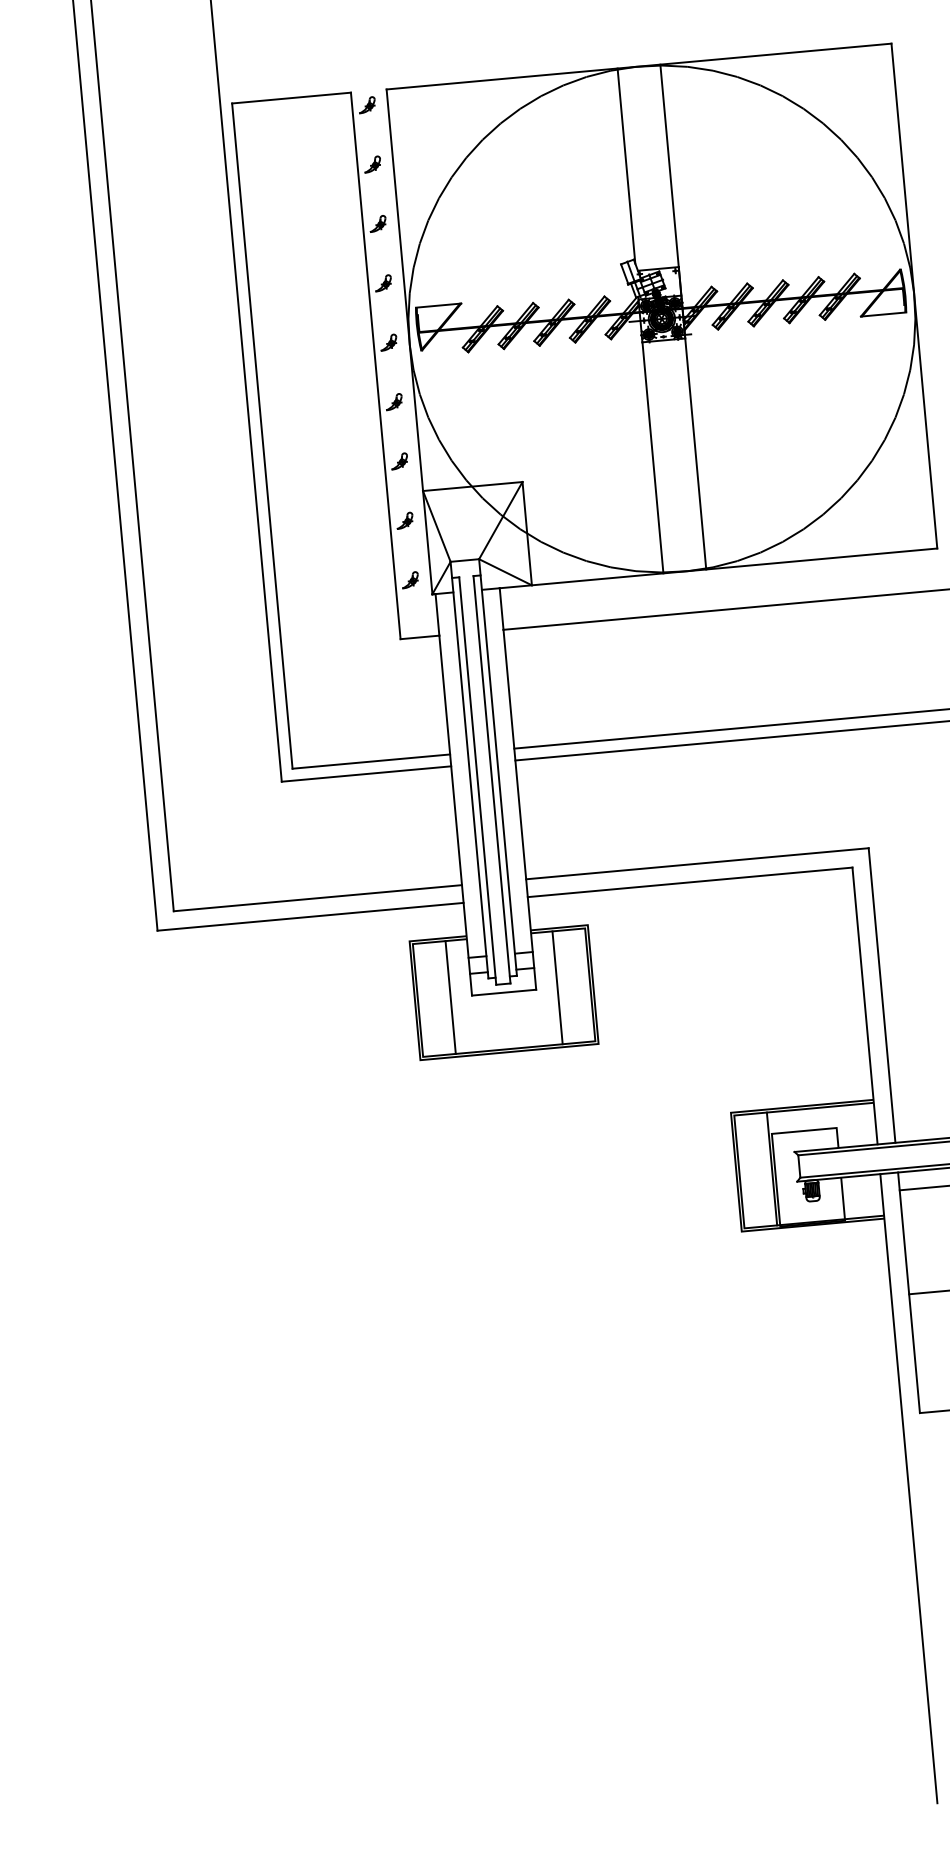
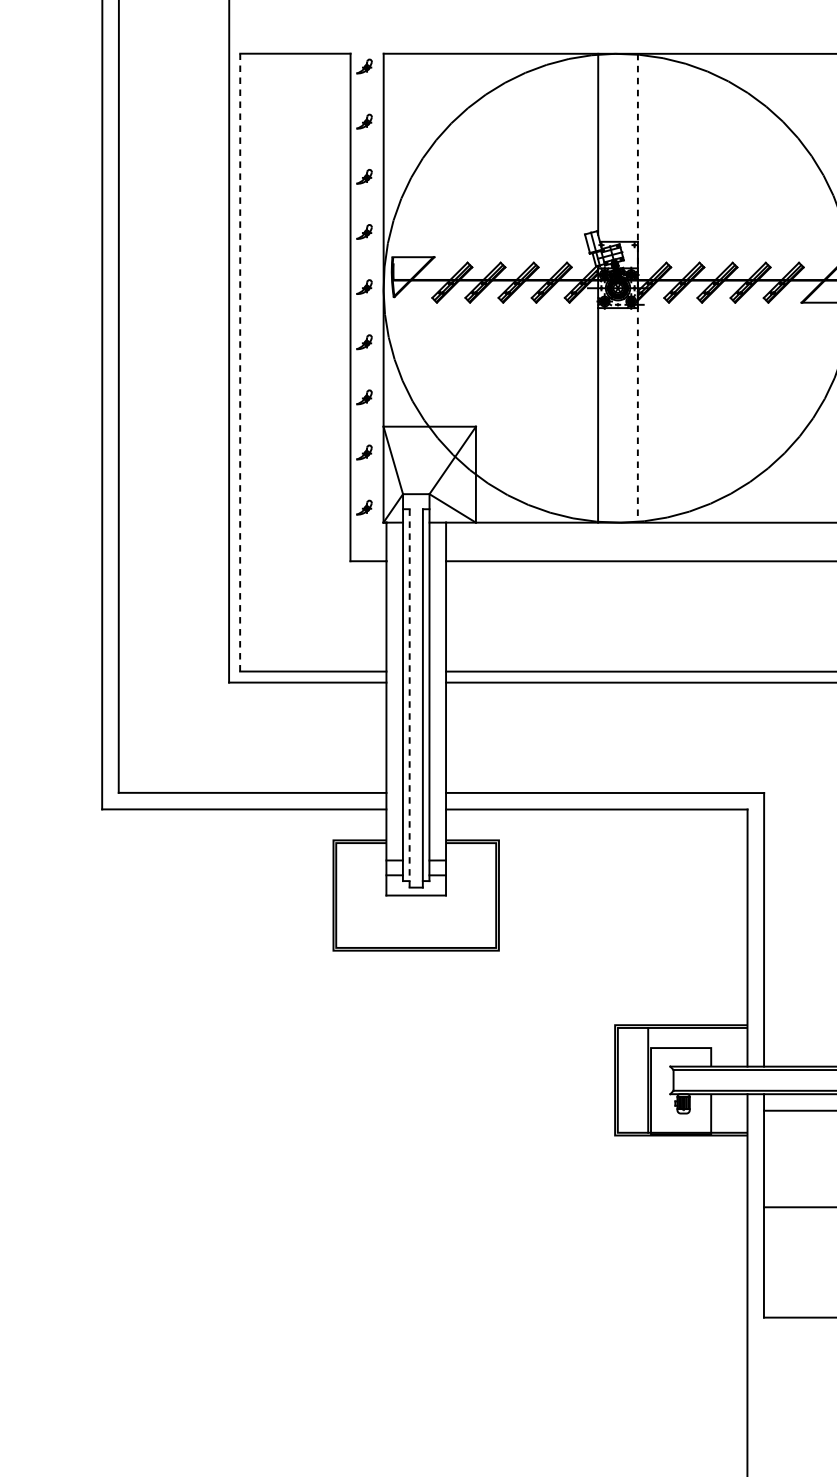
line: (683, 317) -> (638, 288), solid -> dashed
line: (262, 436) -> (240, 362), solid -> dashed
line: (477, 781) -> (409, 698), solid -> dashed
line: (557, 987) -> (465, 895), removed
line: (450, 997) -> (366, 895), removed

